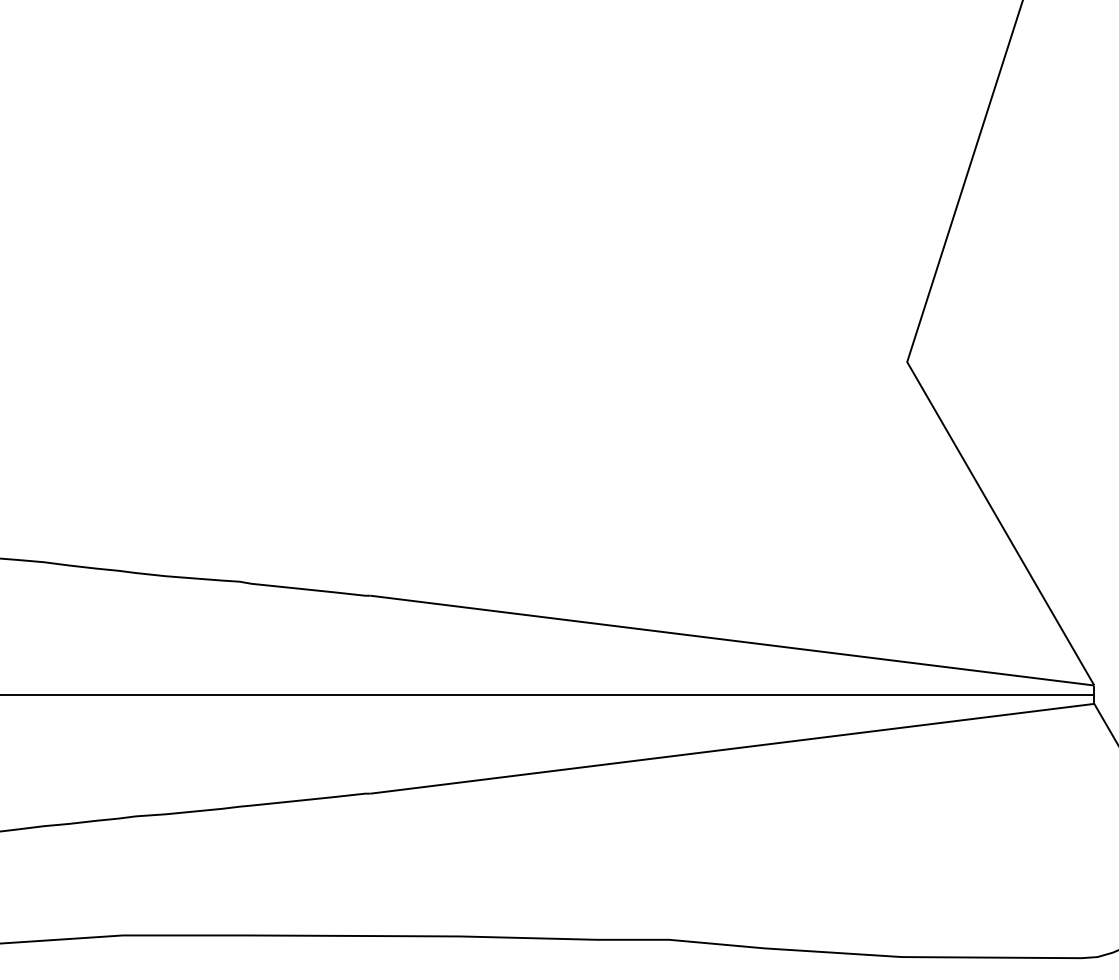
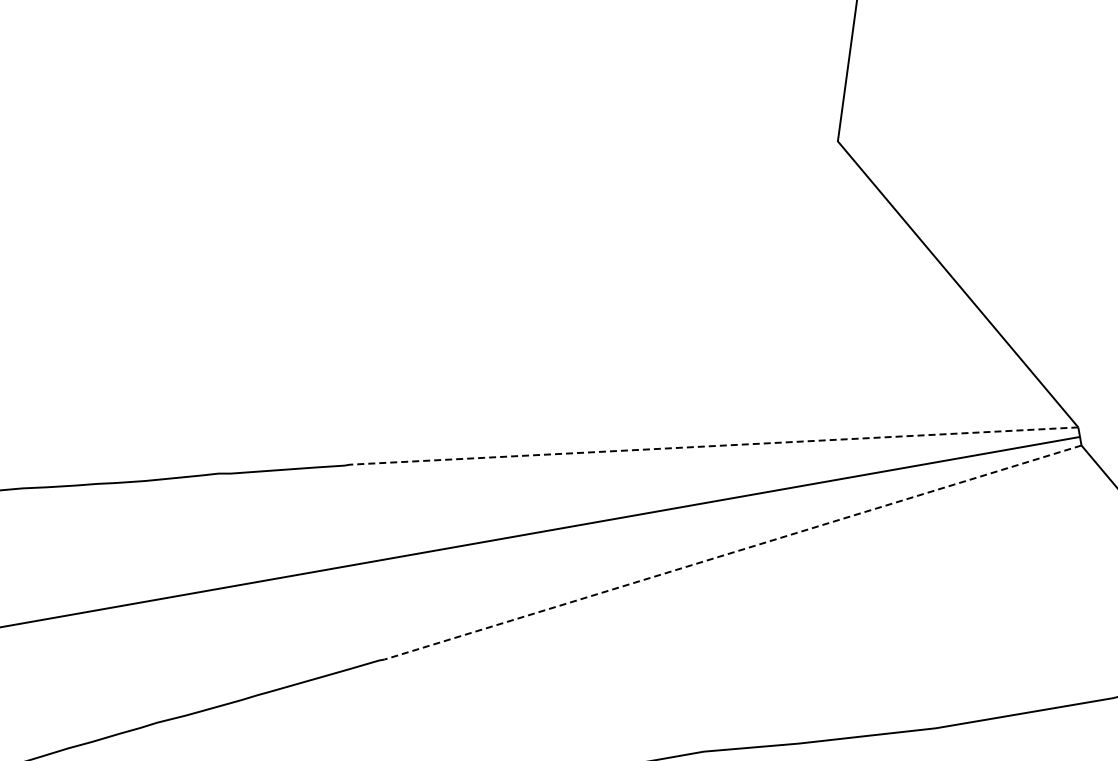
line: (732, 640) -> (714, 445), solid -> dashed
line: (732, 748) -> (732, 552), solid -> dashed

